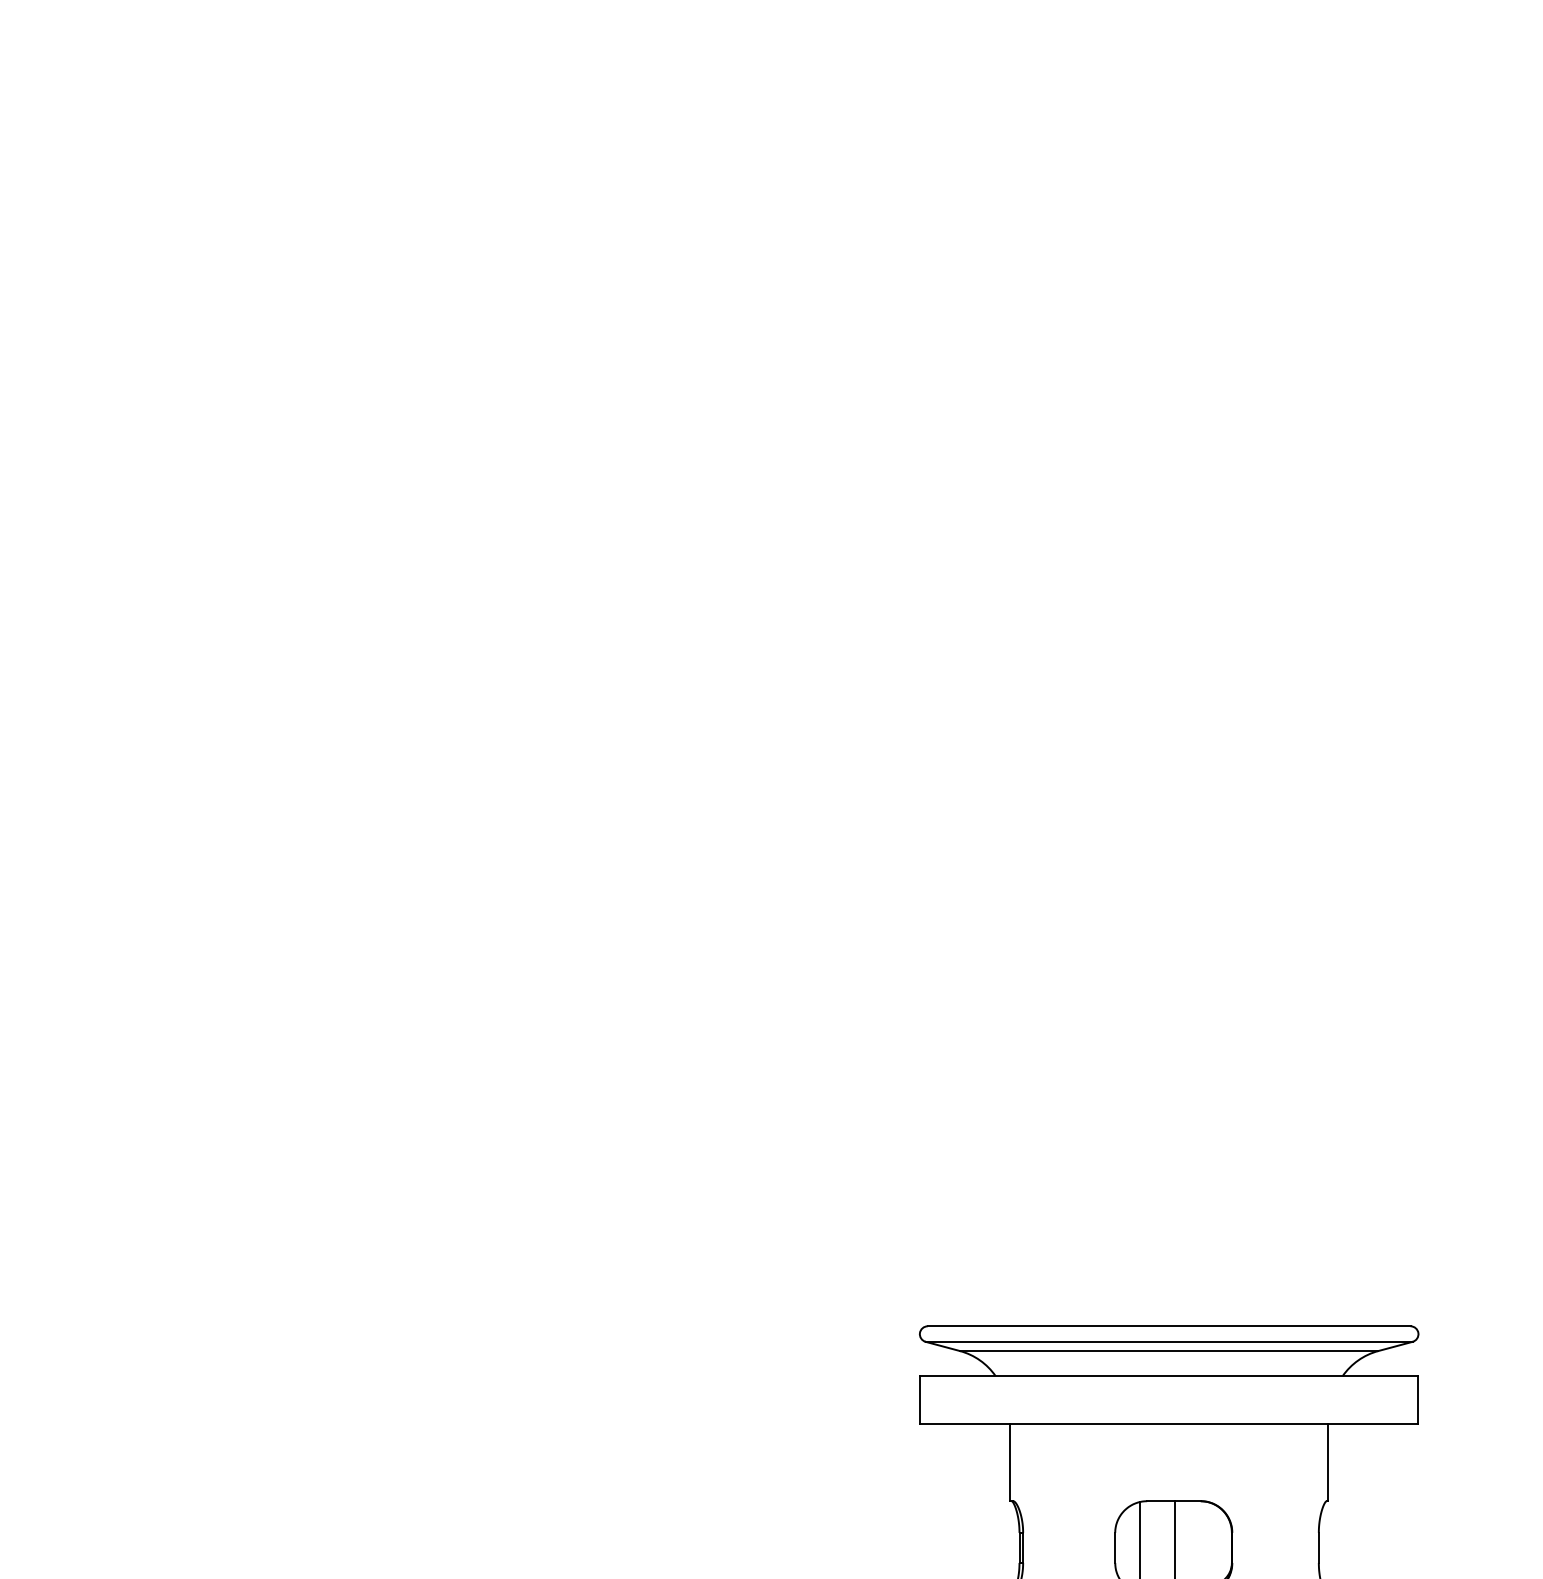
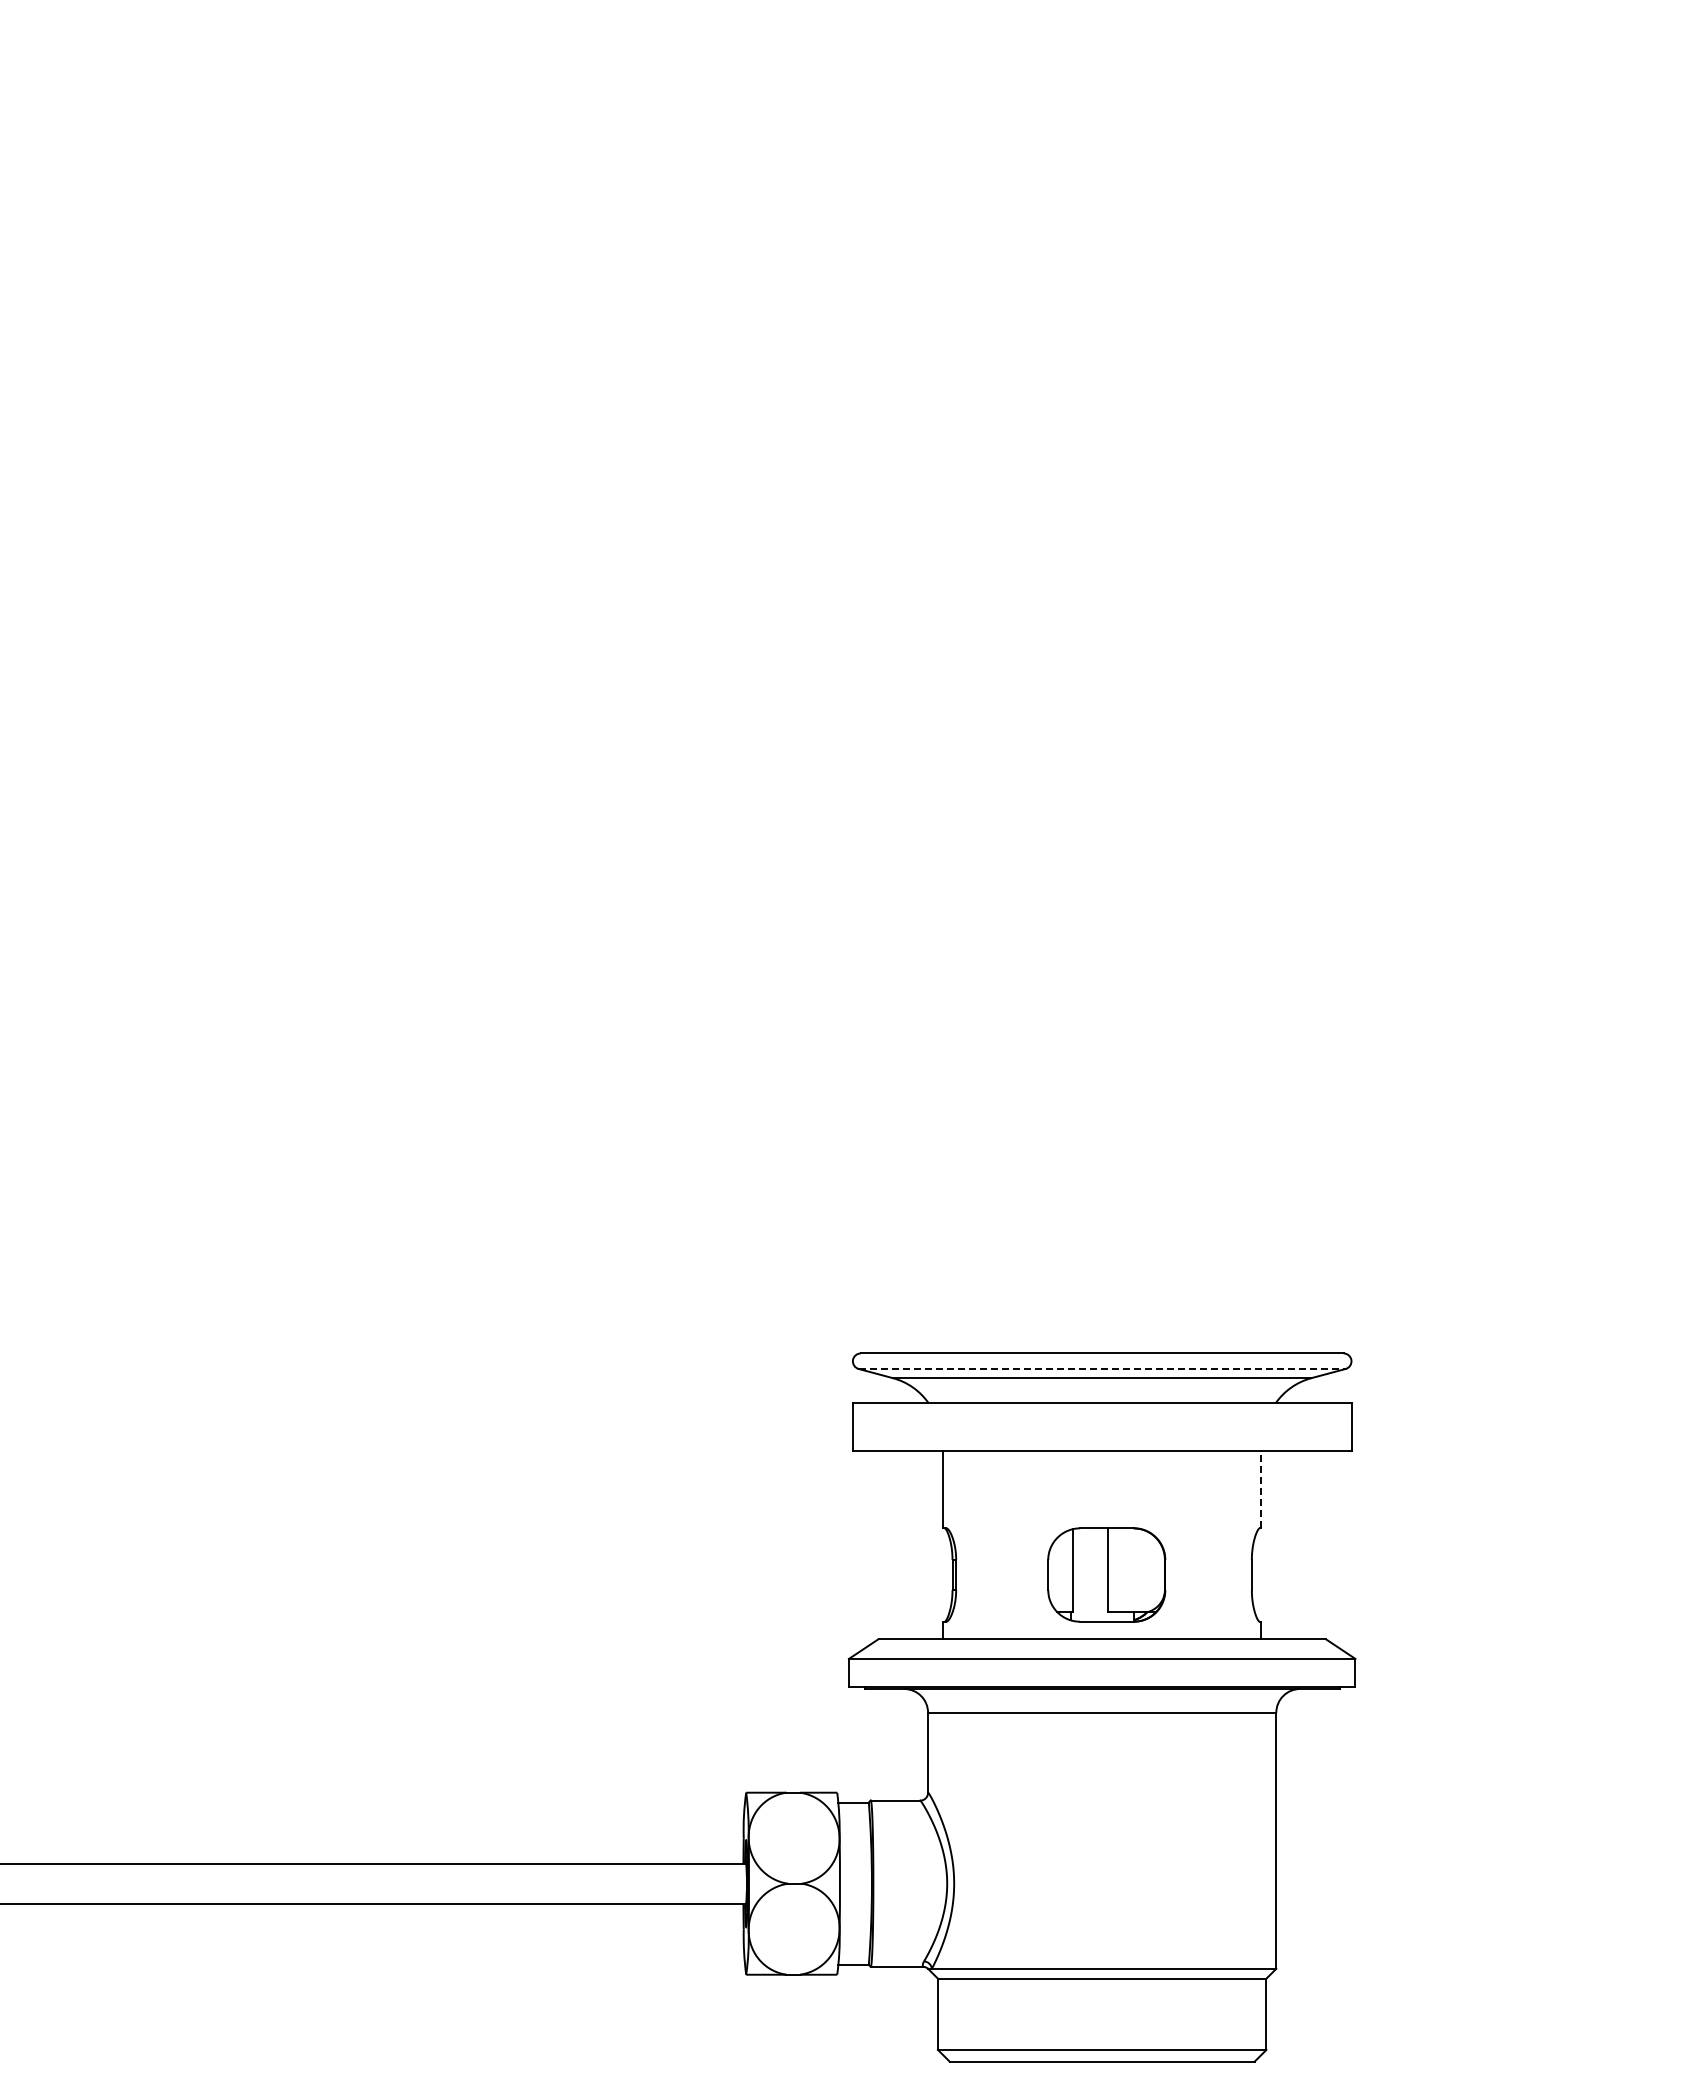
line: (1169, 1342) -> (1102, 1369), solid -> dashed
line: (1328, 1462) -> (1261, 1489), solid -> dashed

